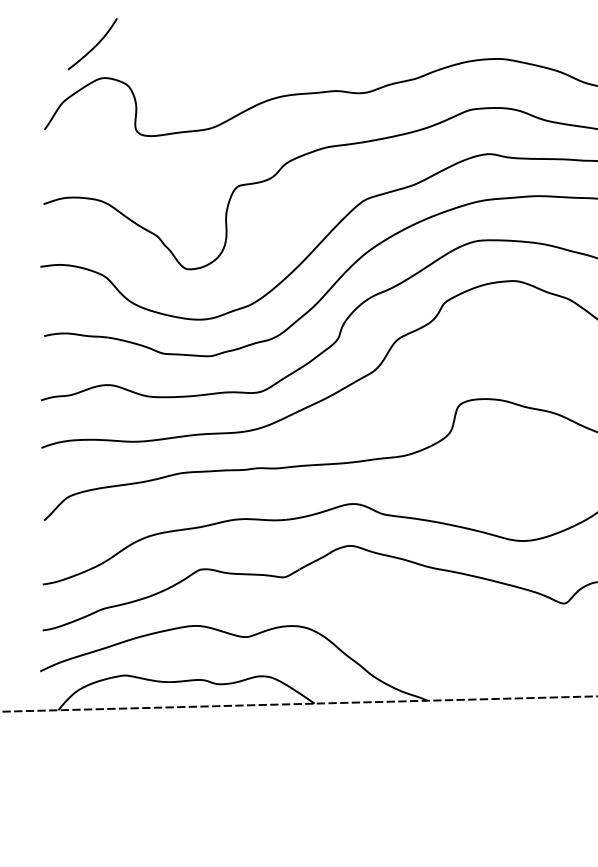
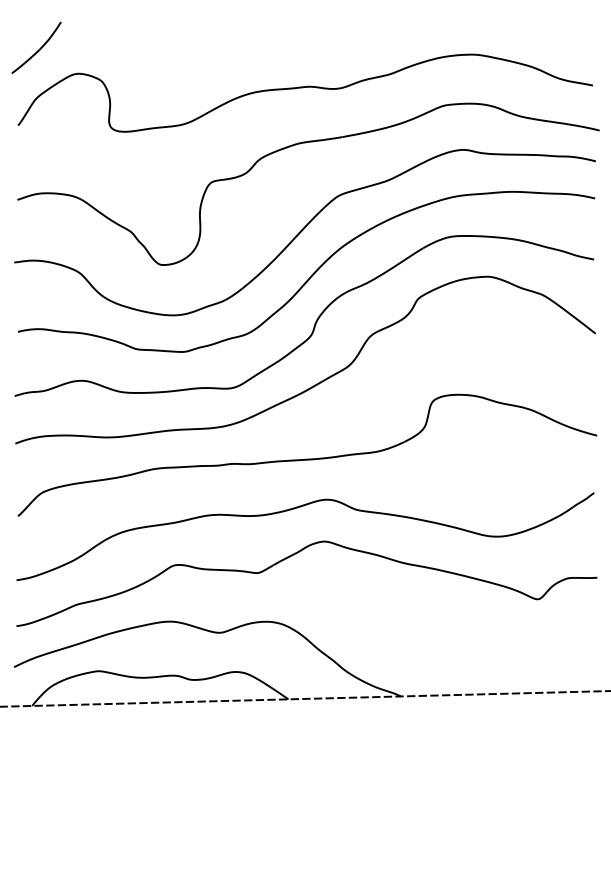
part: (92, 43) -> (36, 47), moved

